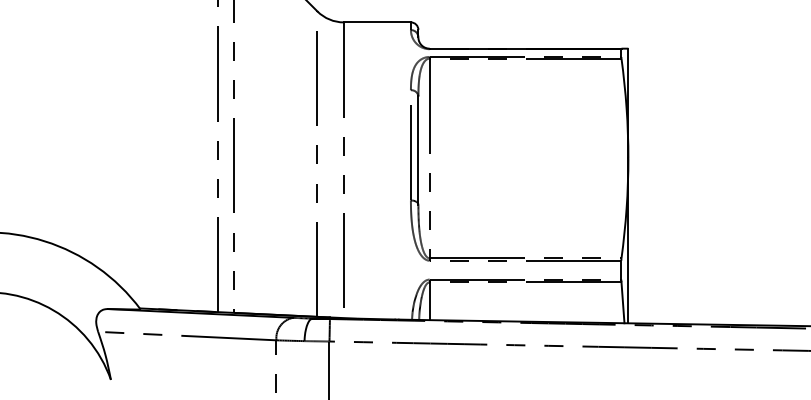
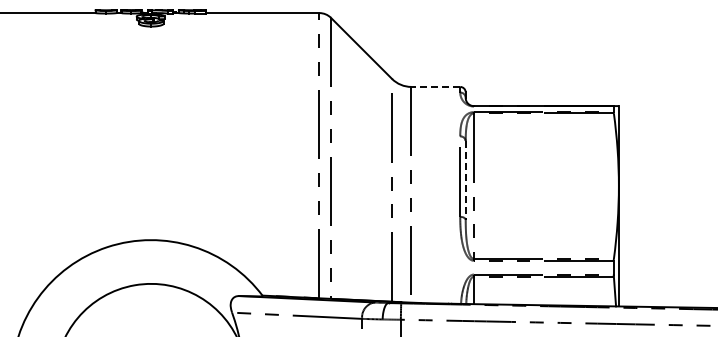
line: (376, 21) -> (435, 86), solid -> dashed
line: (418, 150) -> (465, 180), solid -> dashed

